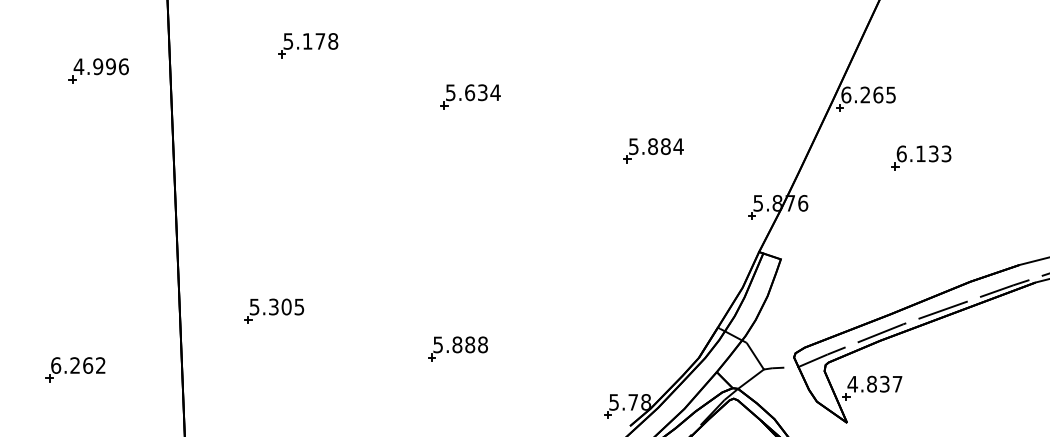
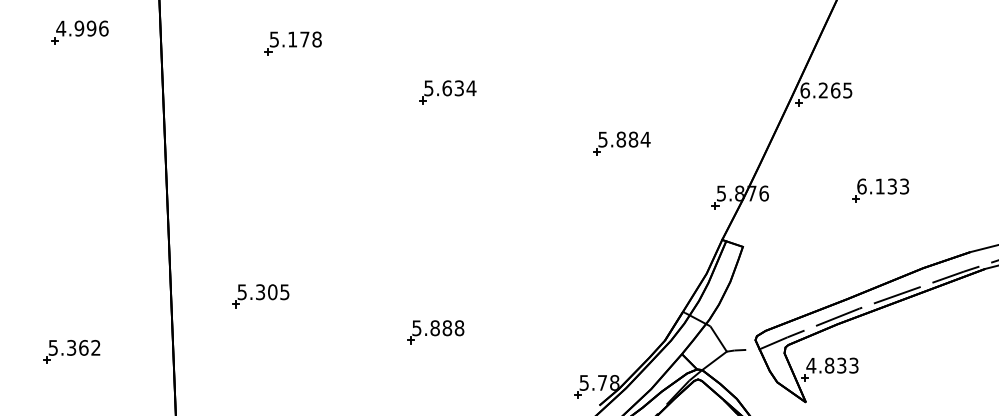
part: (98, 70) -> (79, 32), moved
part: (921, 158) -> (880, 190), moved
text: (65, 365) -> (62, 347), 6.262 -> 5.362
text: (897, 384) -> (853, 365), 4.837 -> 4.833

